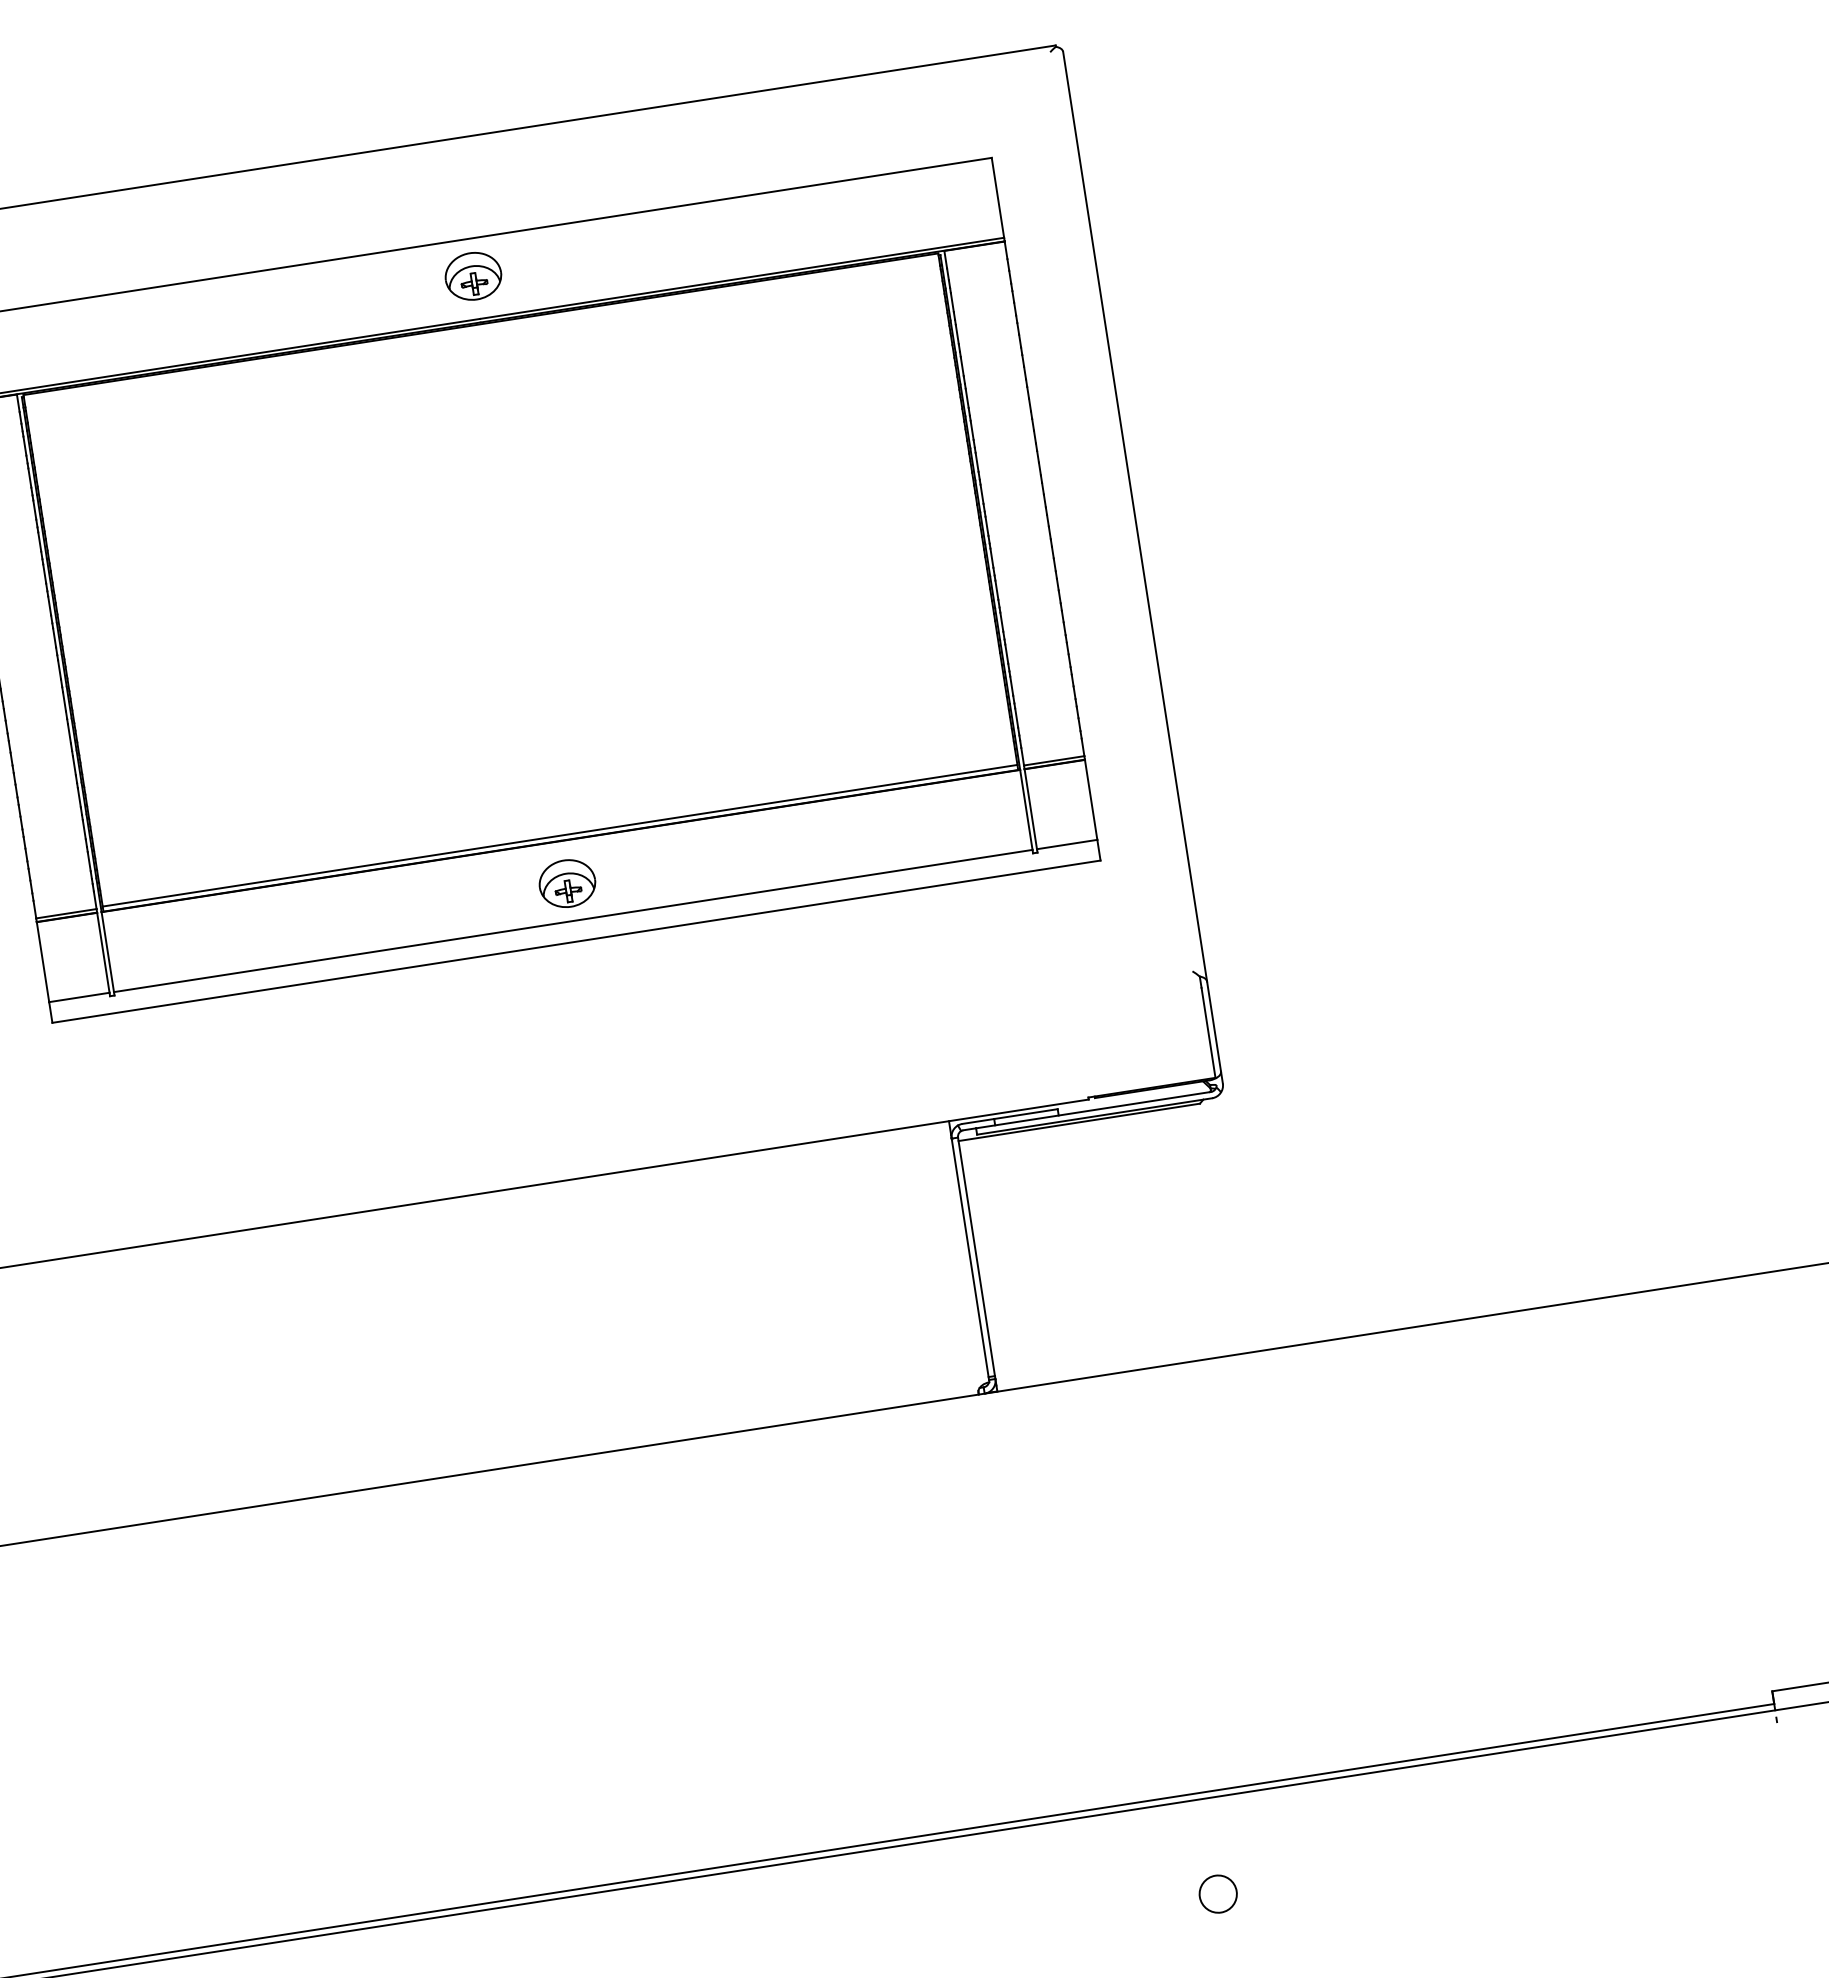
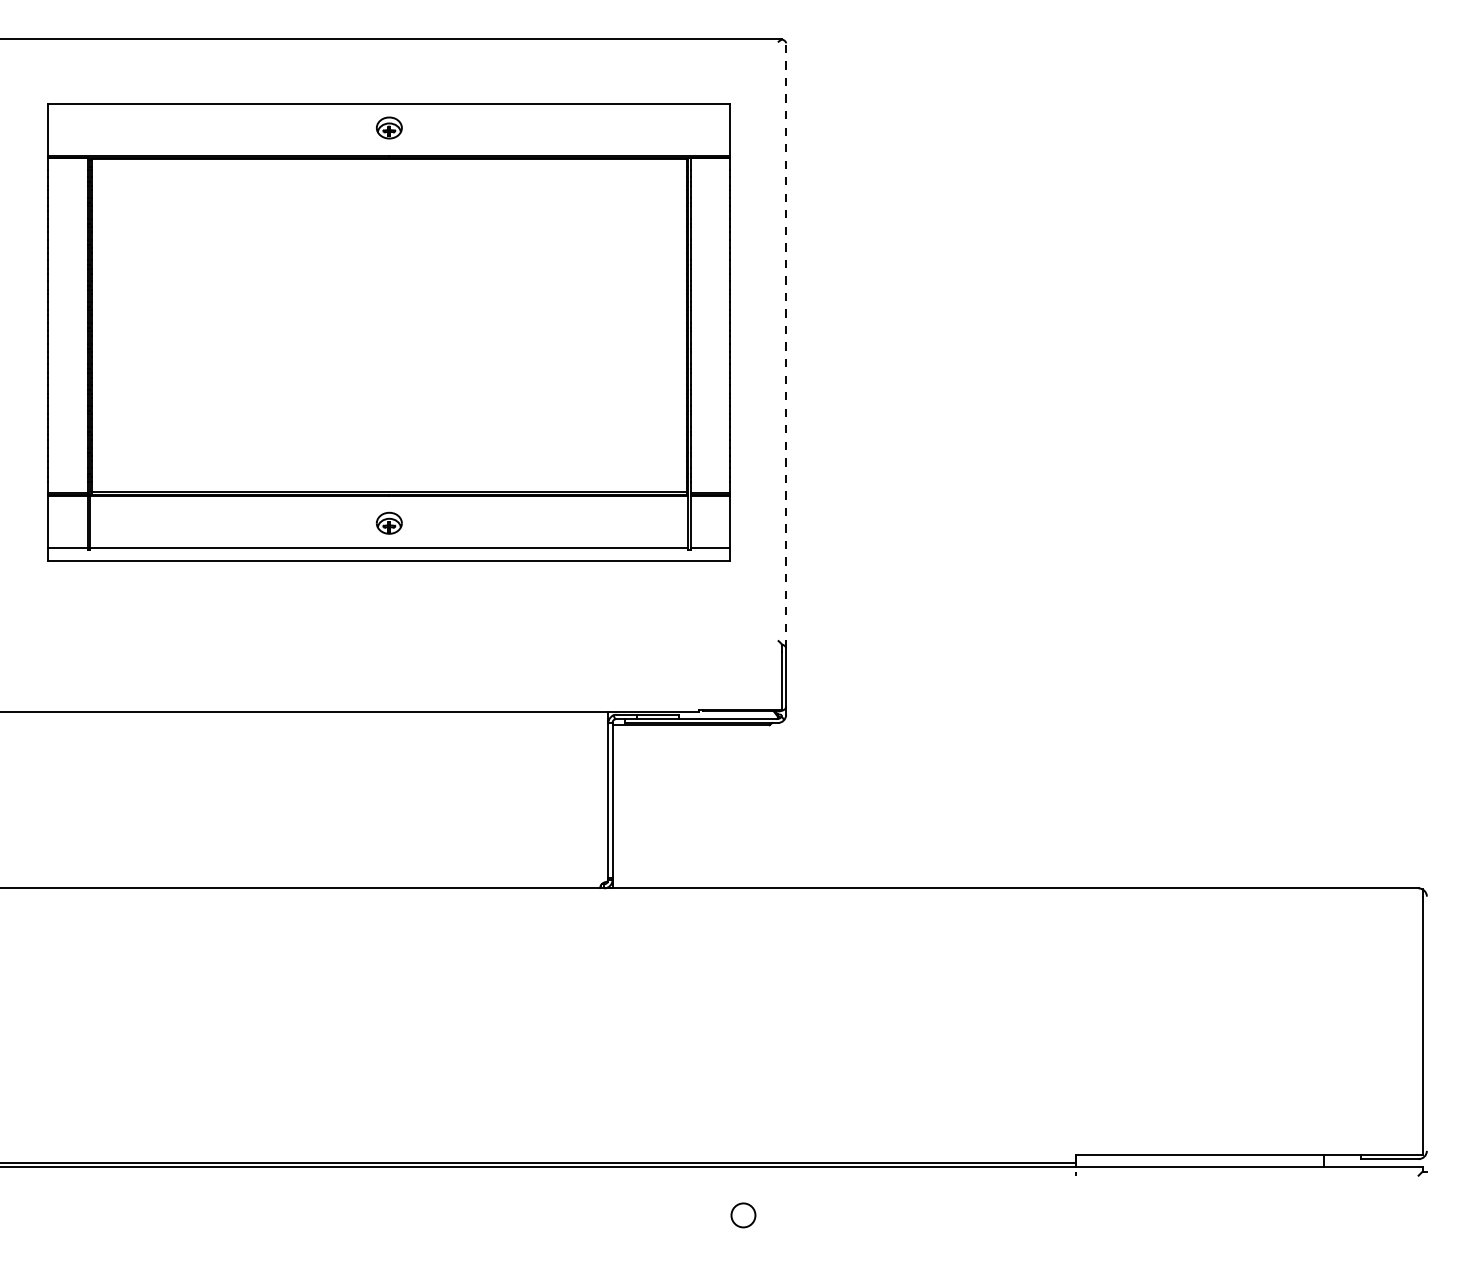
part: (473, 275) -> (389, 127), size x0.7
line: (1135, 516) -> (786, 345), solid -> dashed
part: (567, 884) -> (389, 523), size x0.7
circle: (1218, 1894) -> (743, 1215), moved

